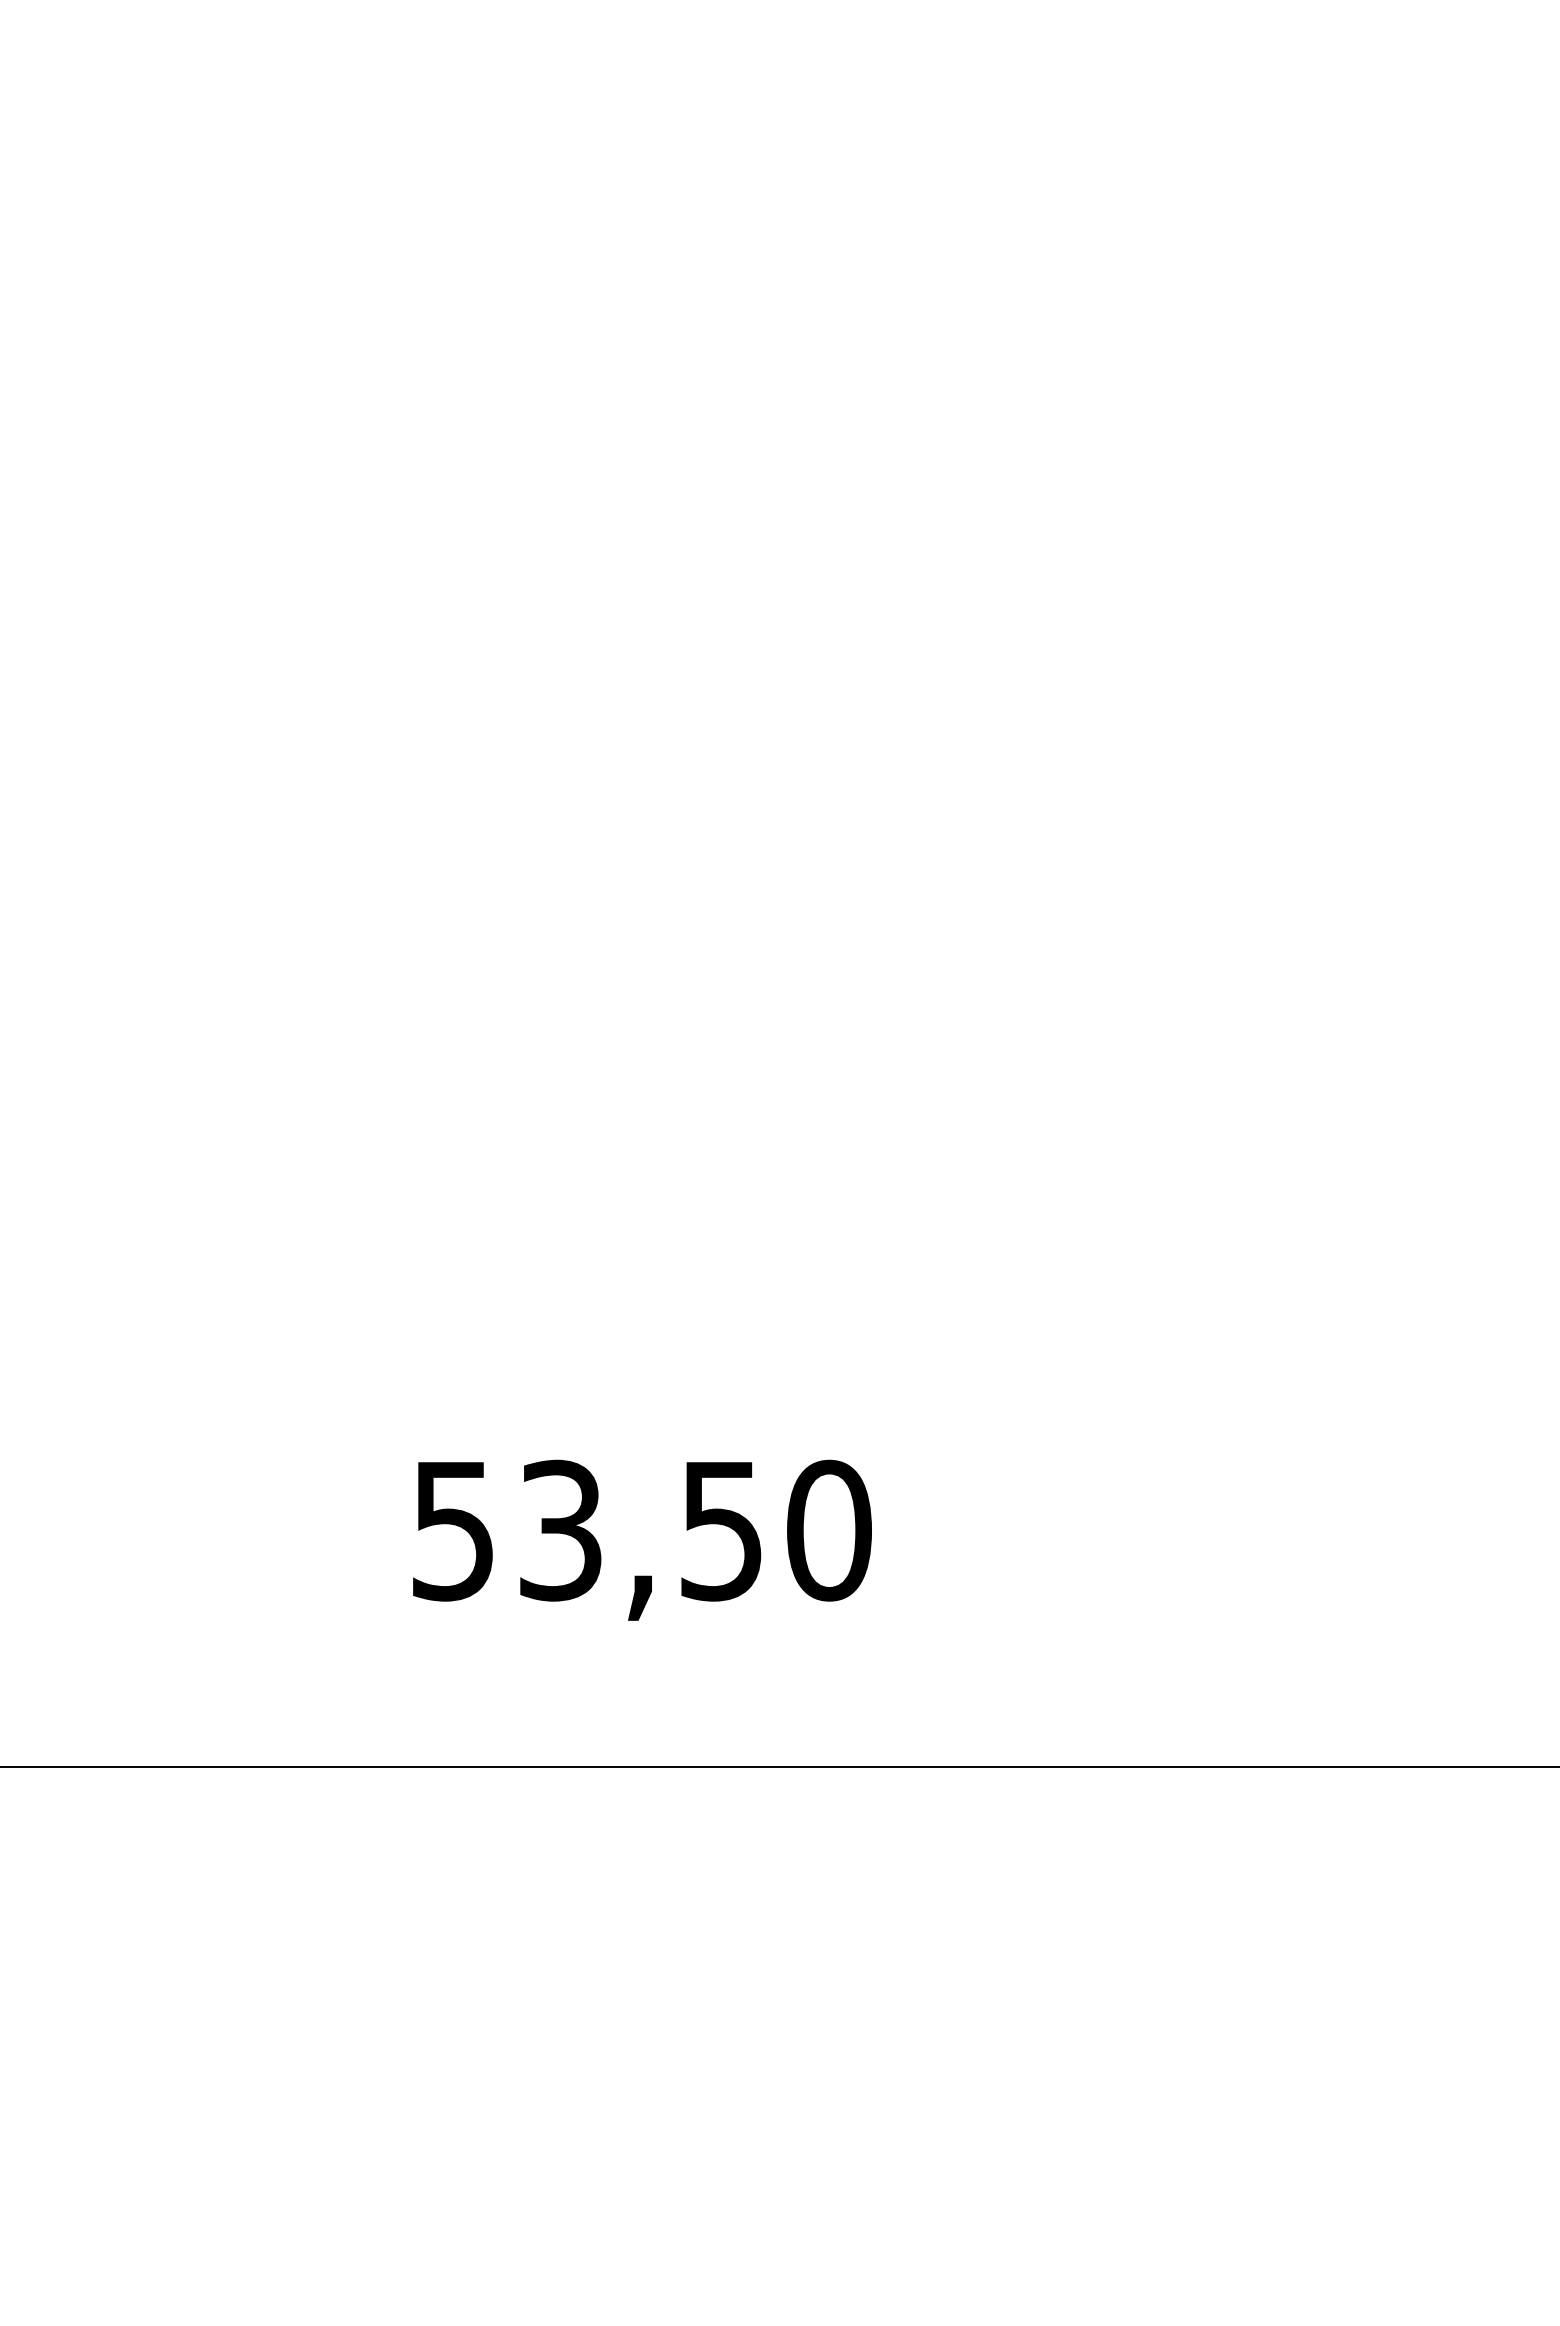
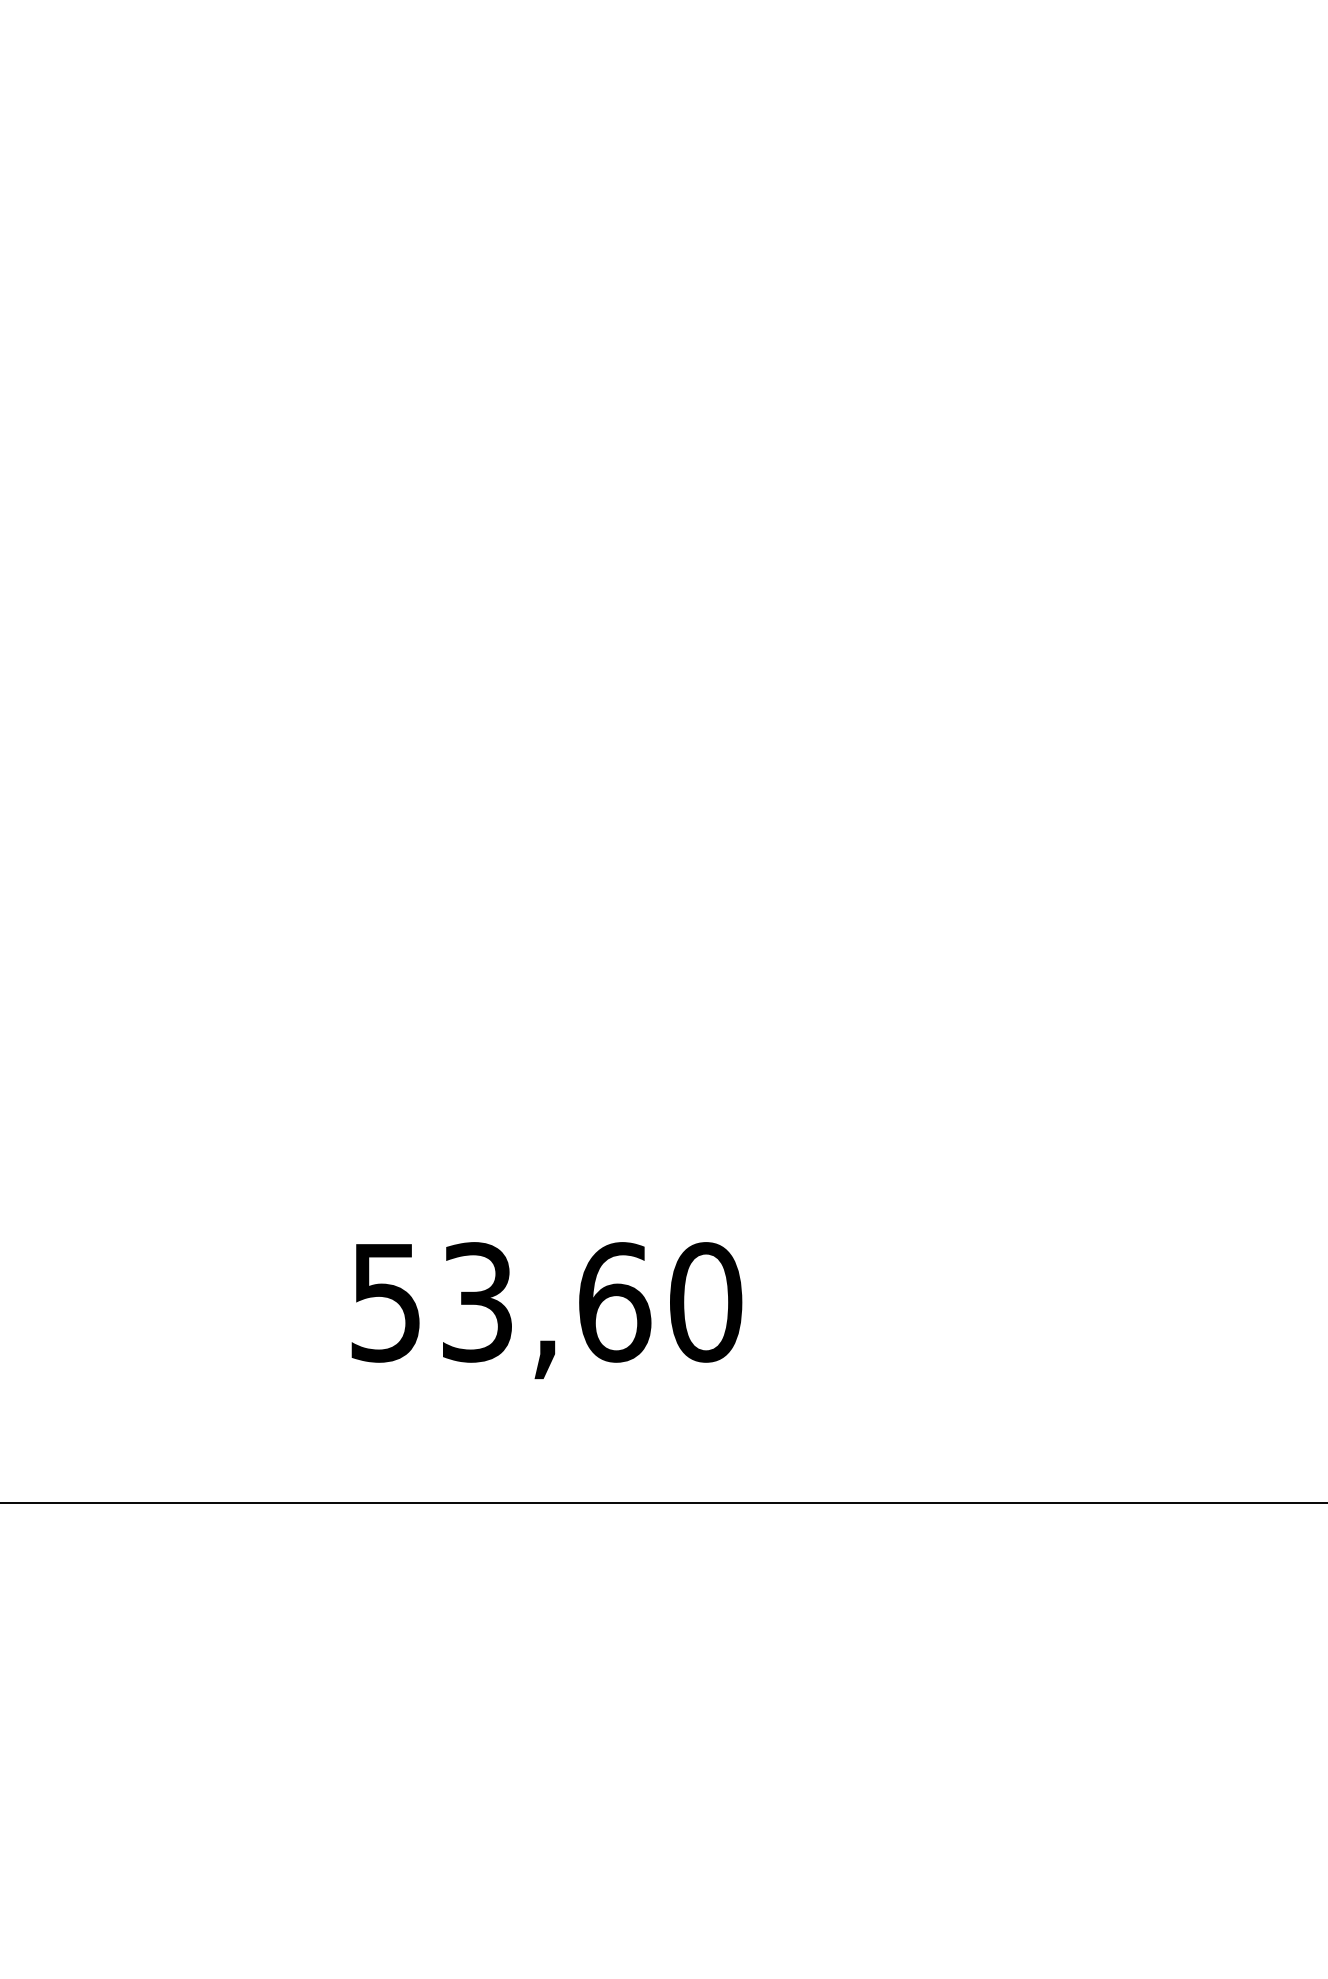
text: (722, 1530) -> (615, 1302), 53,50 -> 53,60

